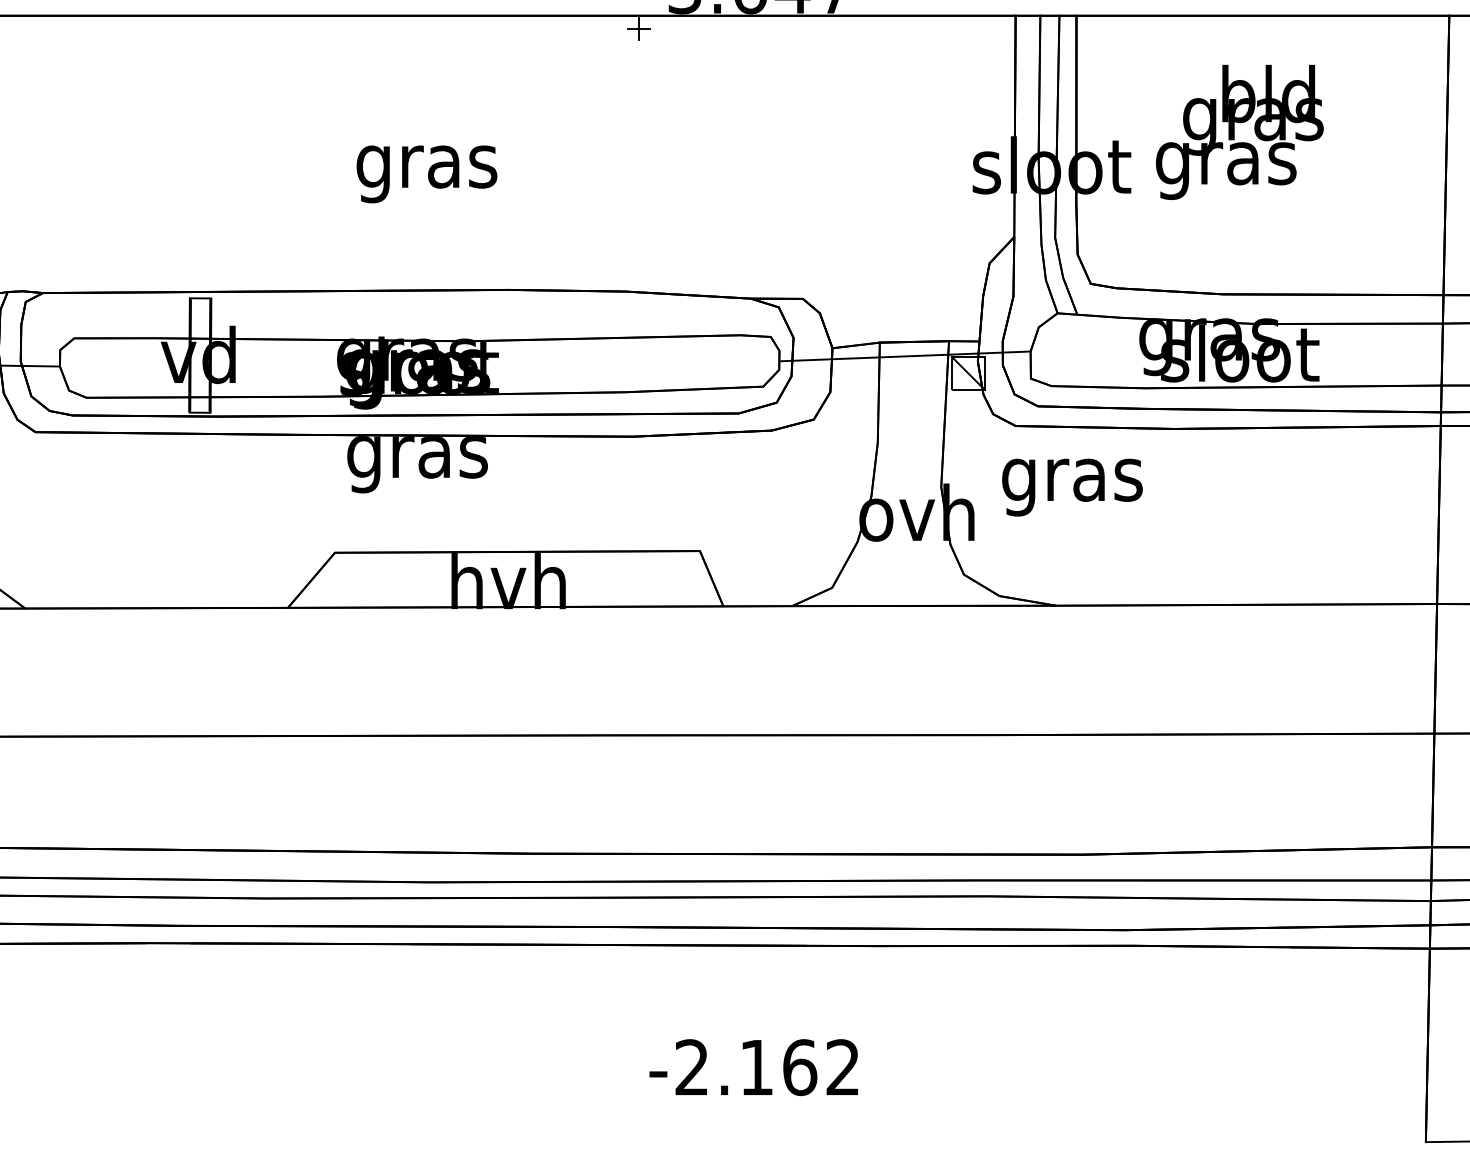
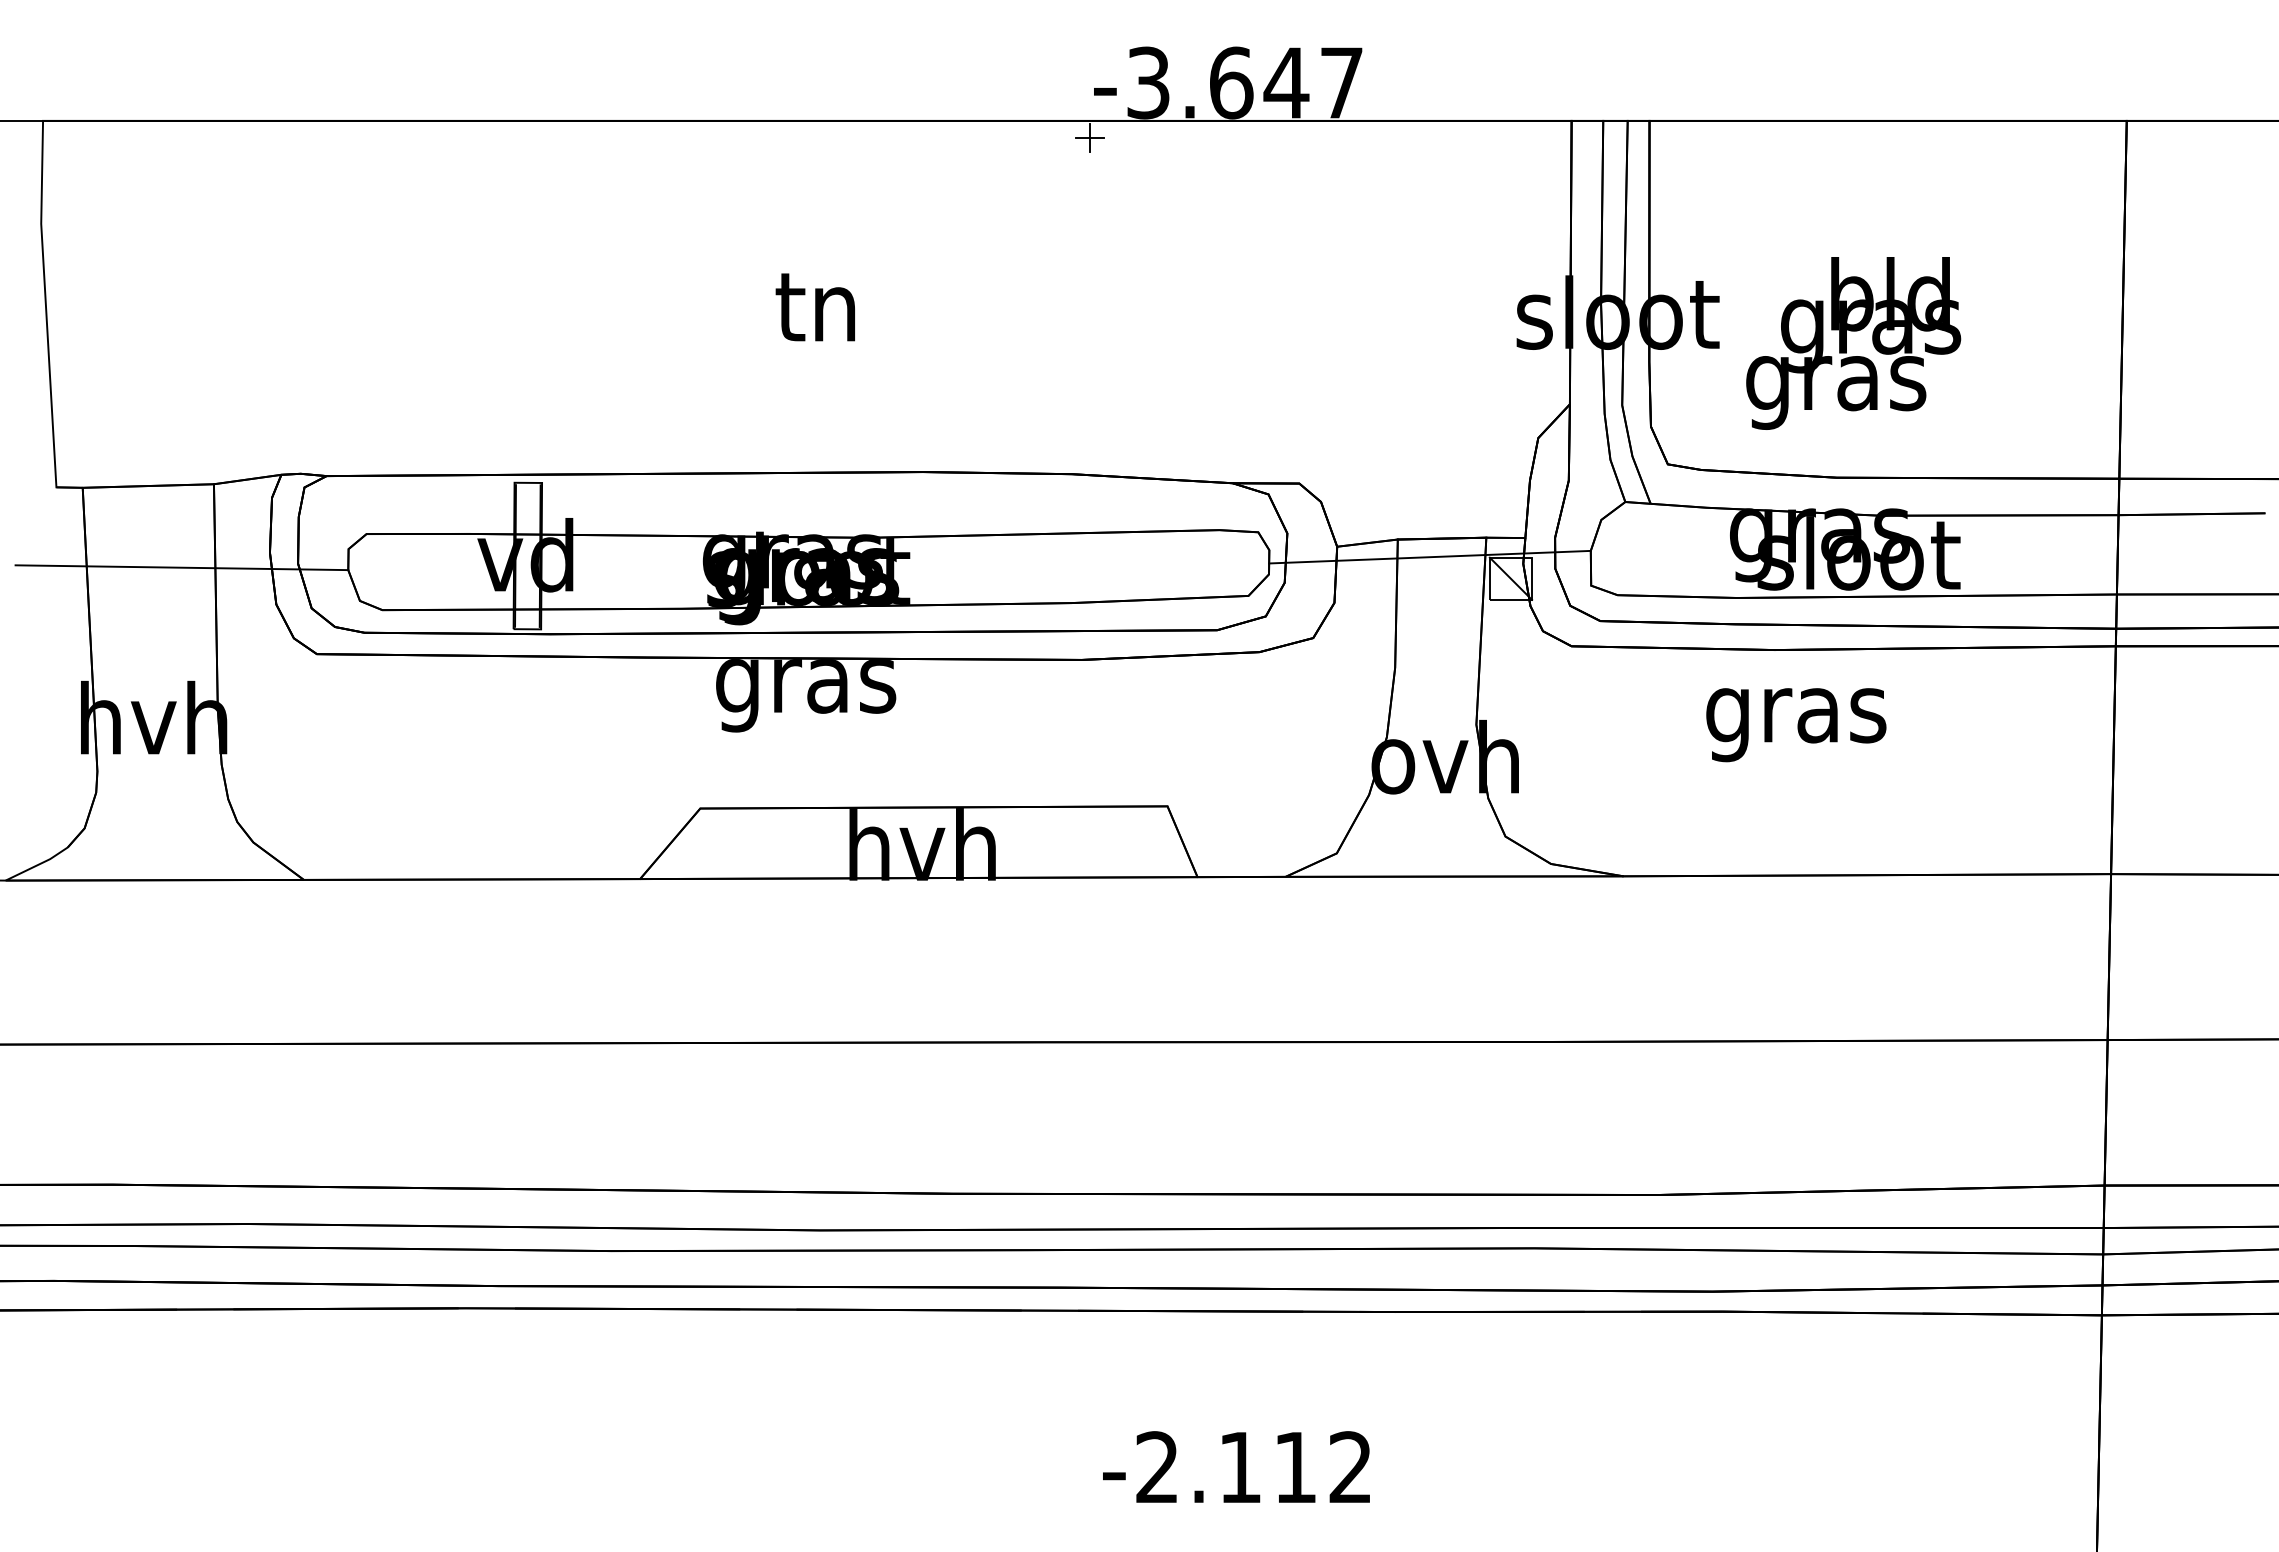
text: (1239, 132) -> (1853, 343), moved
text: (427, 169) -> (818, 317), gras -> tn
text: (1072, 487) -> (1796, 725), moved
text: (799, 1067) -> (1295, 1467), -2.162 -> -2.112

